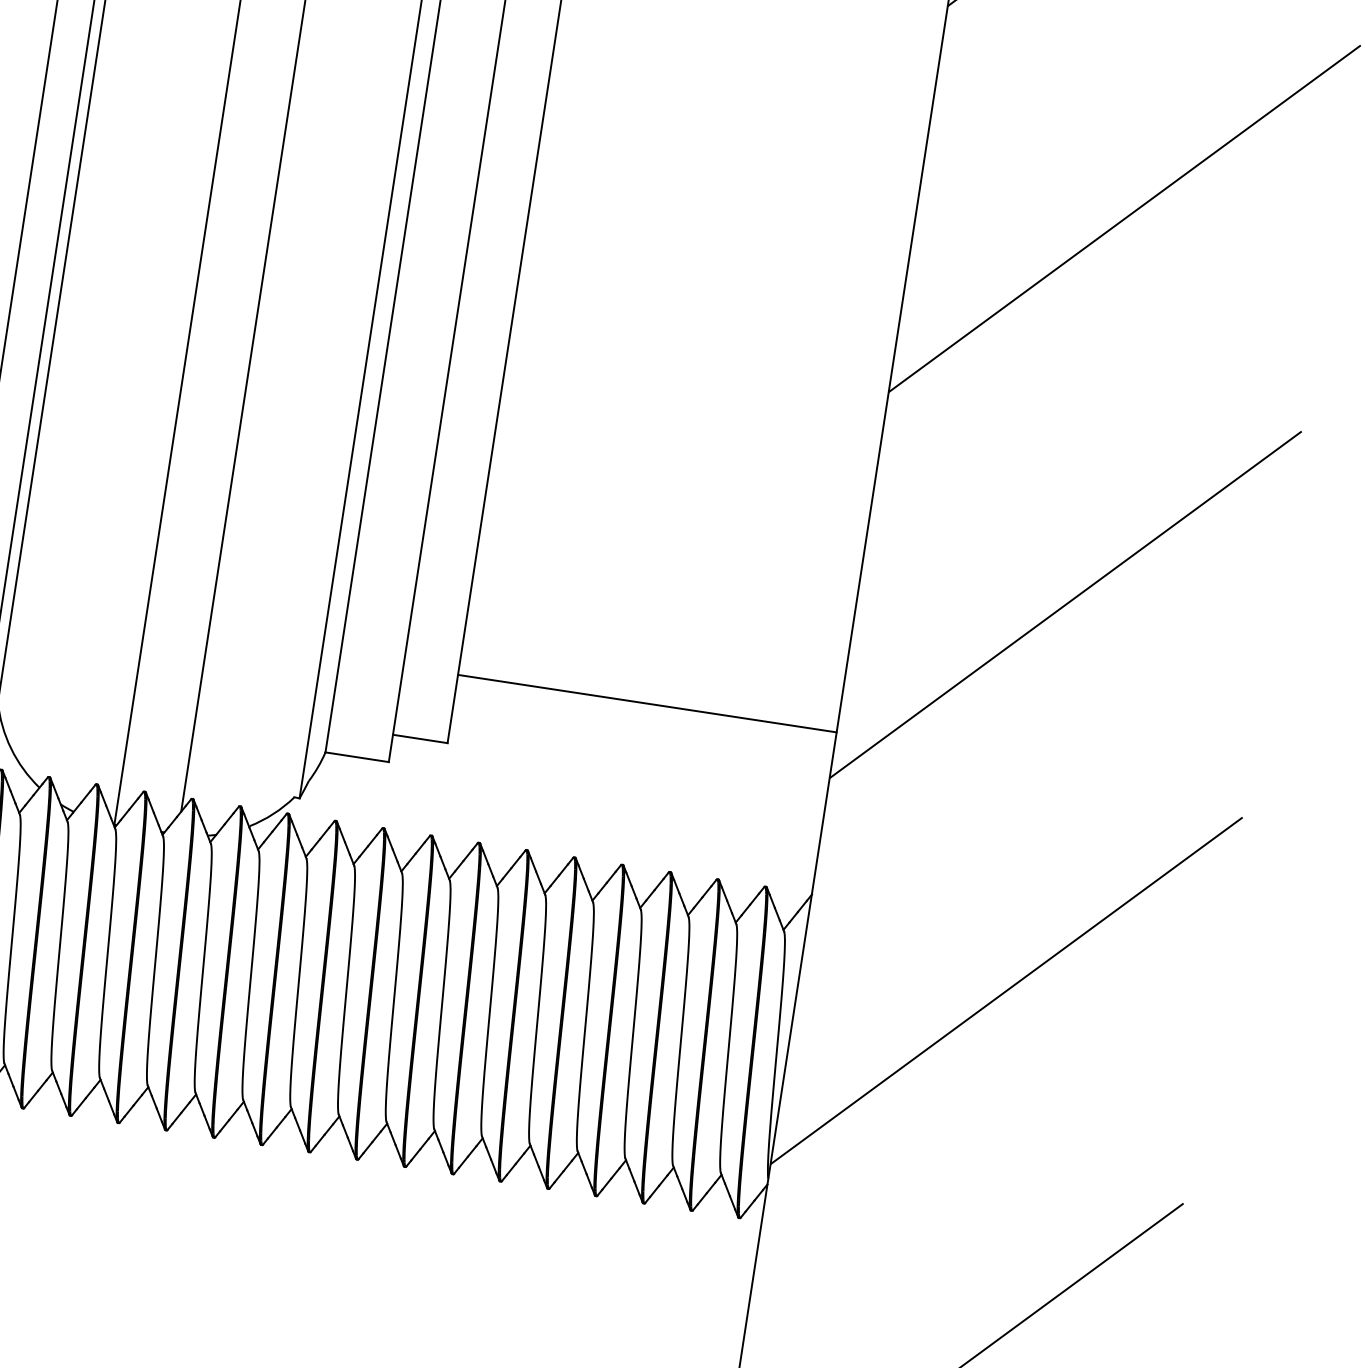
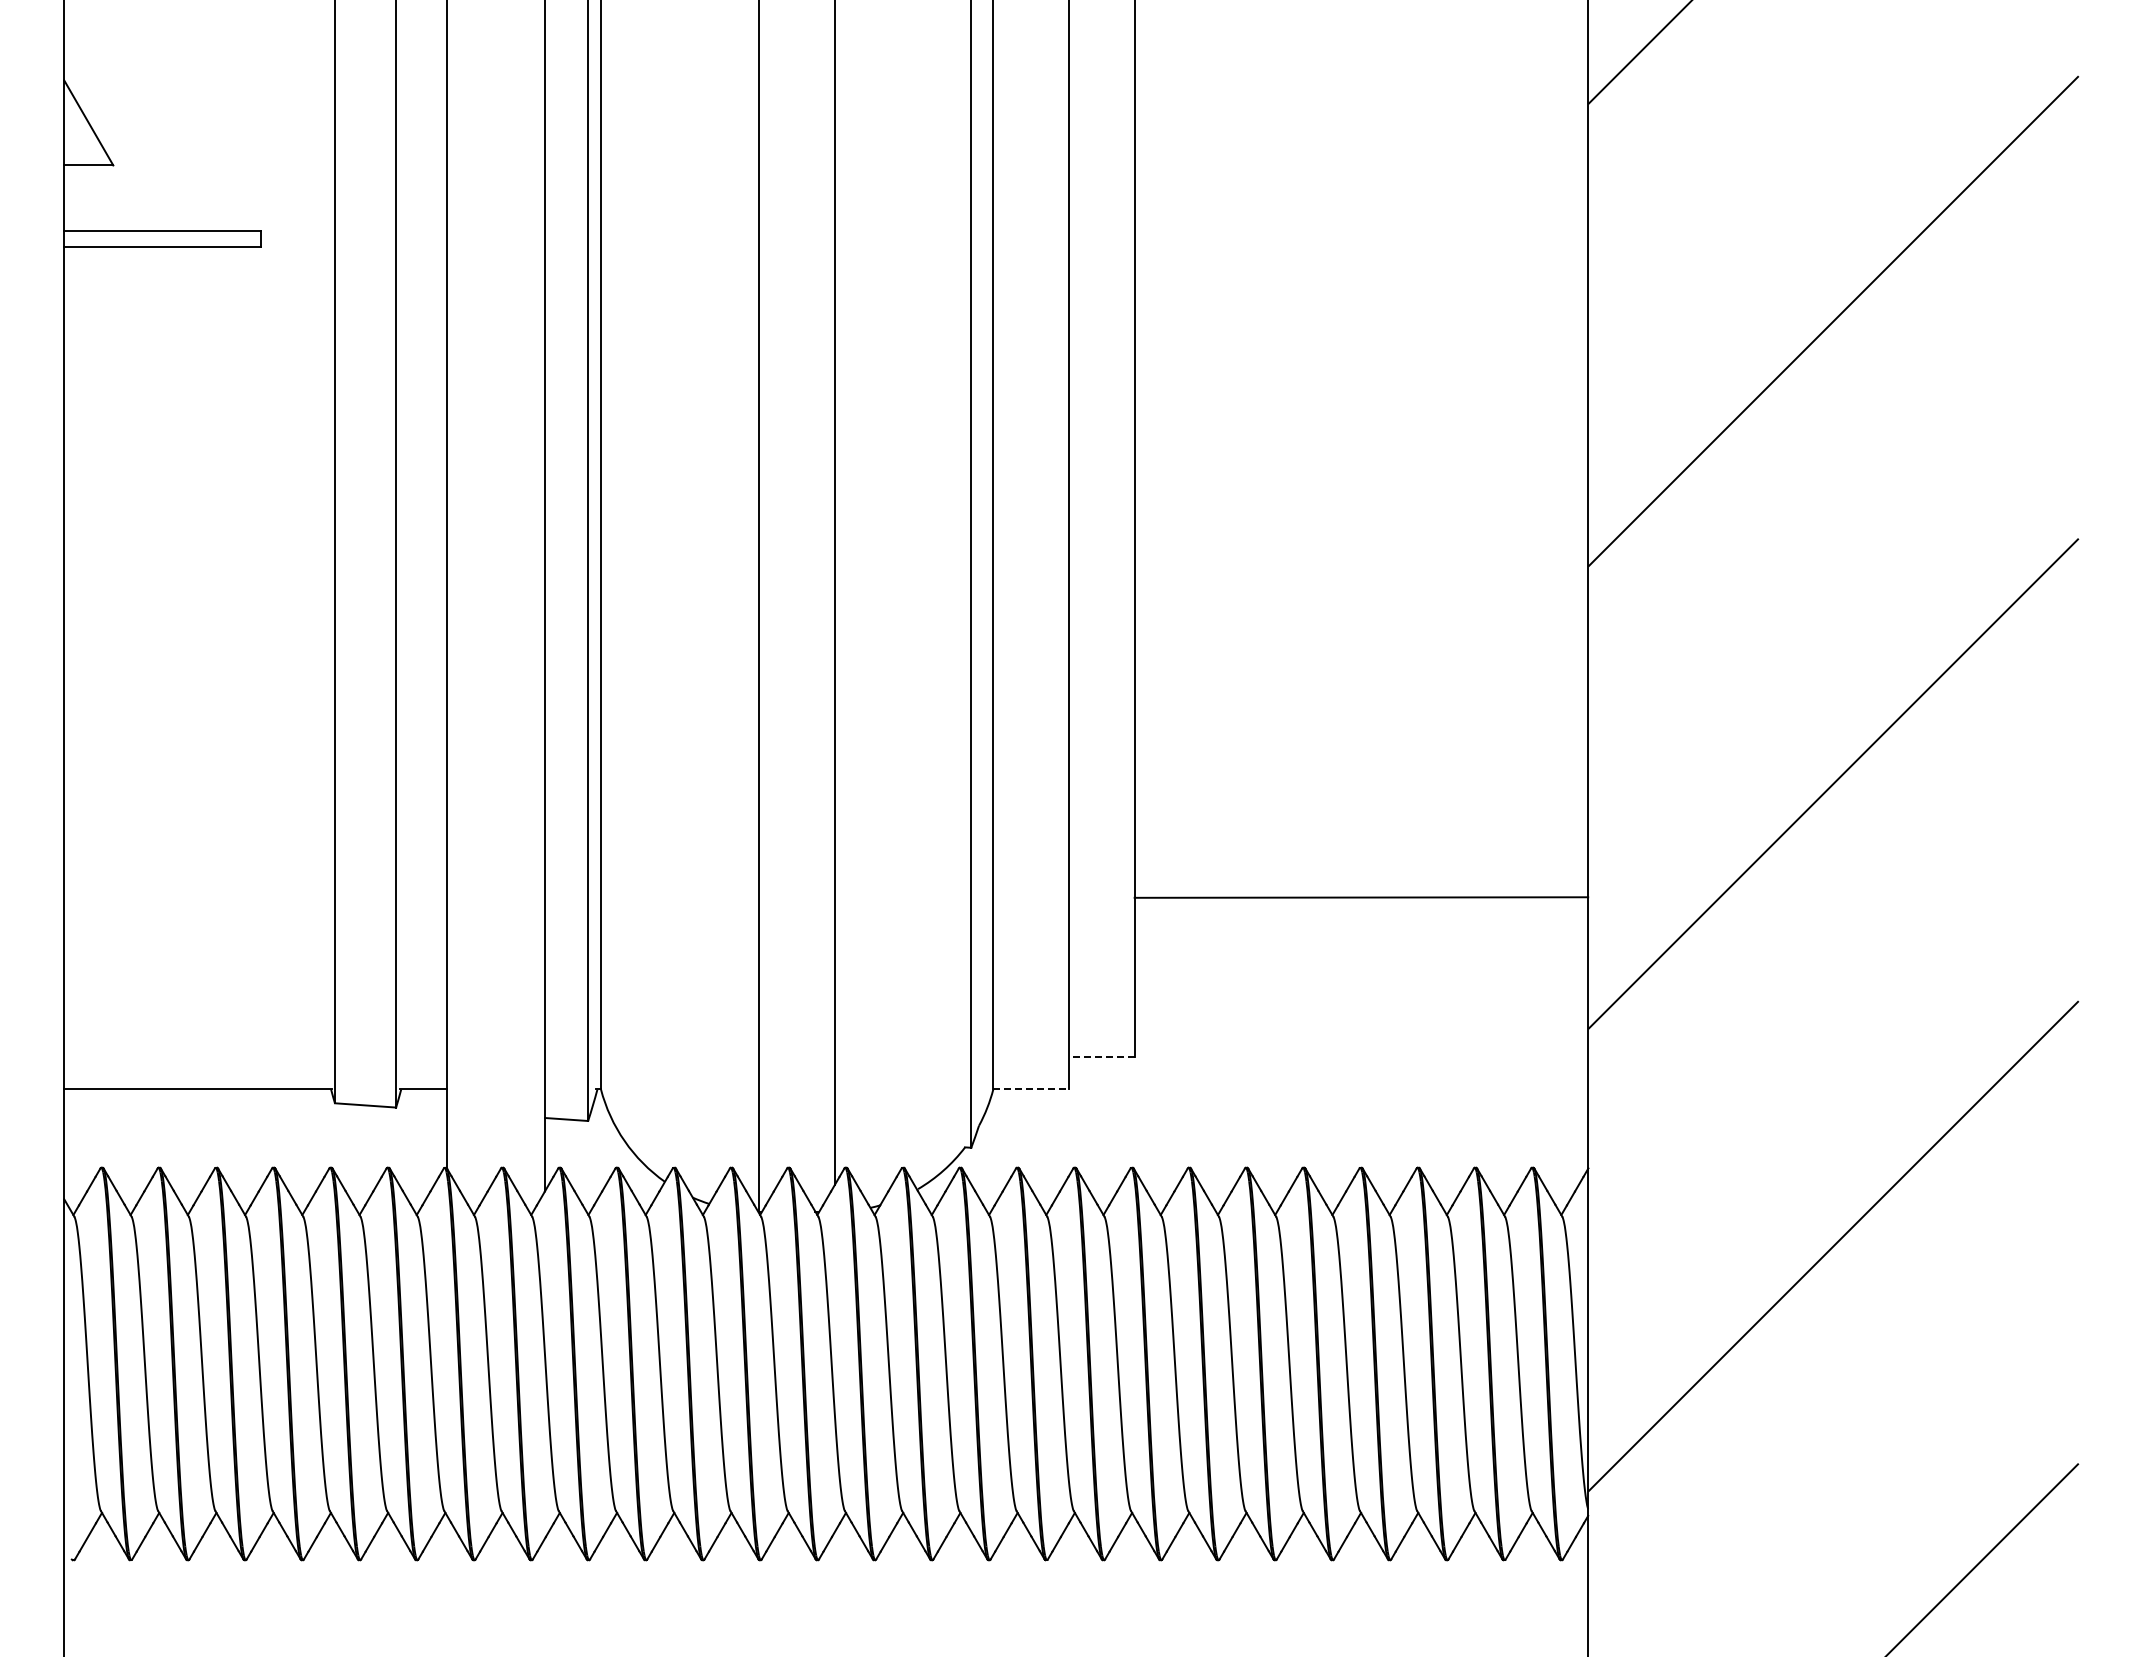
line: (647, 703) -> (1361, 897), moved
line: (419, 738) -> (1101, 1056), solid -> dashed
line: (357, 757) -> (1031, 1089), solid -> dashed

